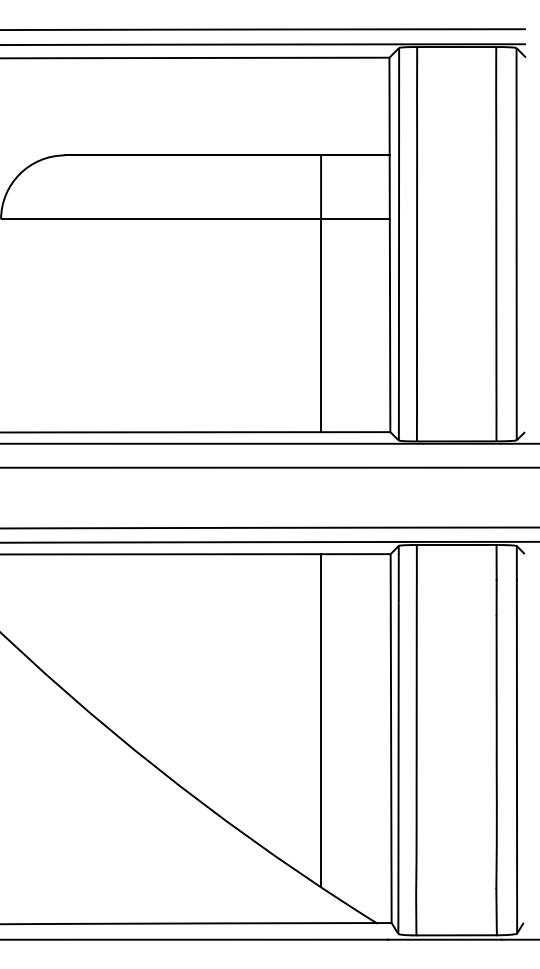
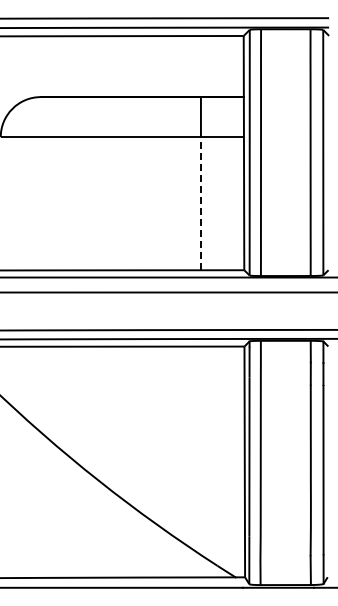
line: (320, 325) -> (200, 203), solid -> dashed
line: (320, 720) -> (200, 450), removed

